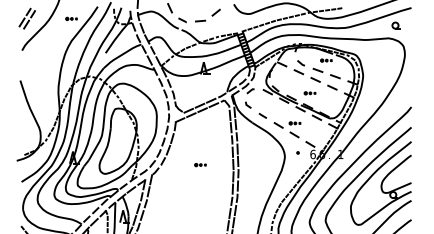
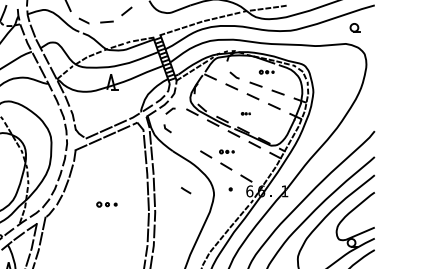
part: (309, 93) -> (245, 113), size x0.6
line: (262, 115) -> (185, 190), moved
part: (200, 165) -> (106, 205), size x1.4

